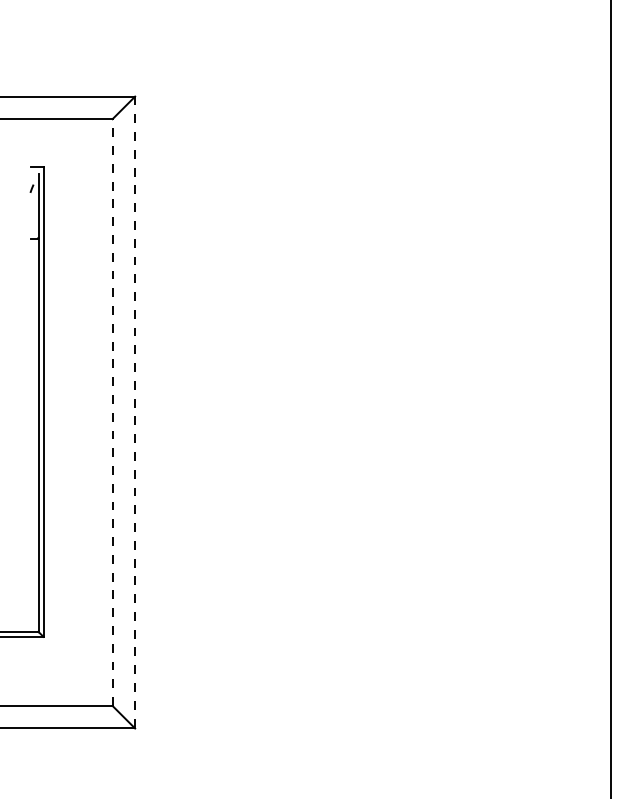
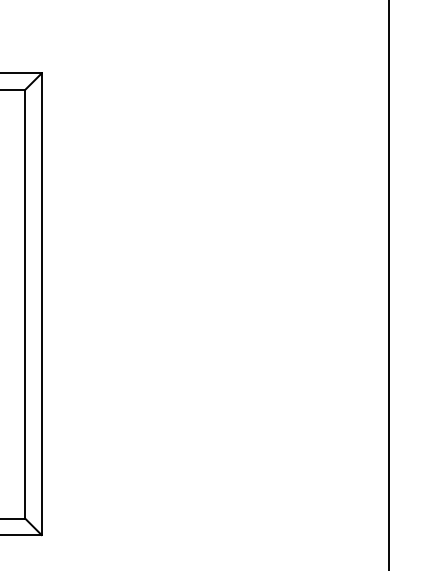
line: (112, 412) -> (25, 304), dashed -> solid
line: (135, 412) -> (41, 304), dashed -> solid

